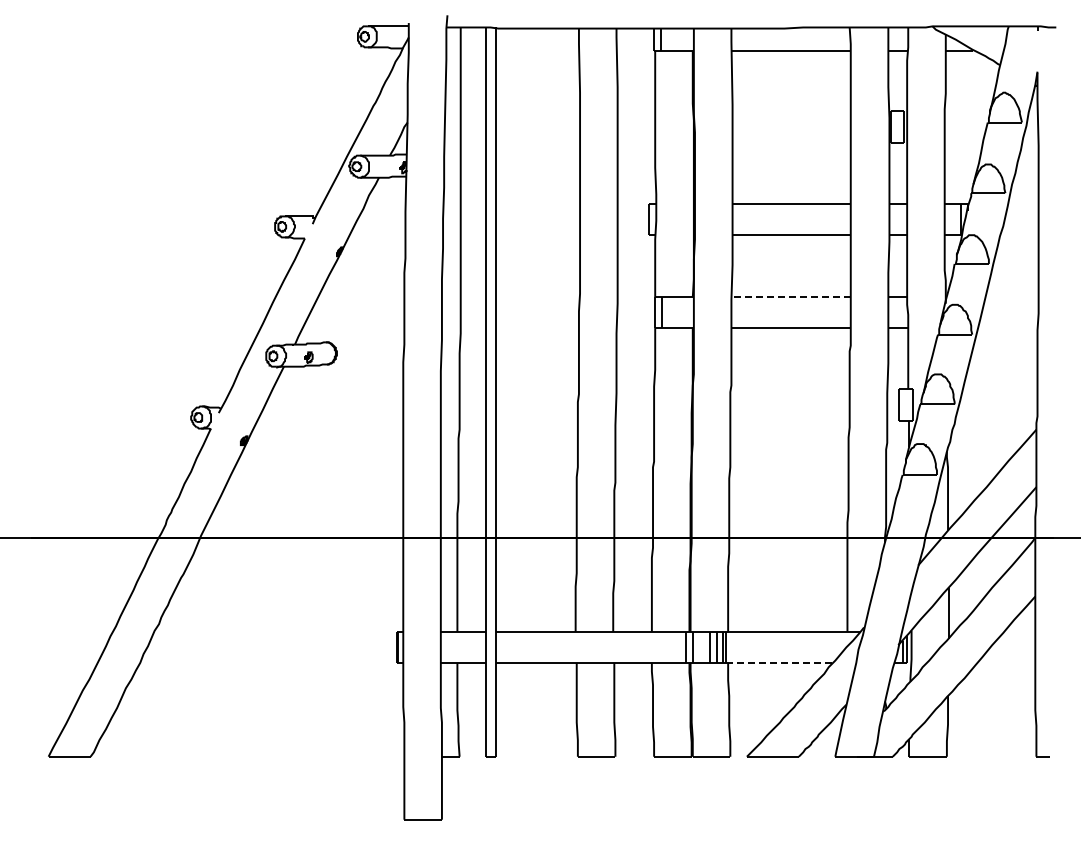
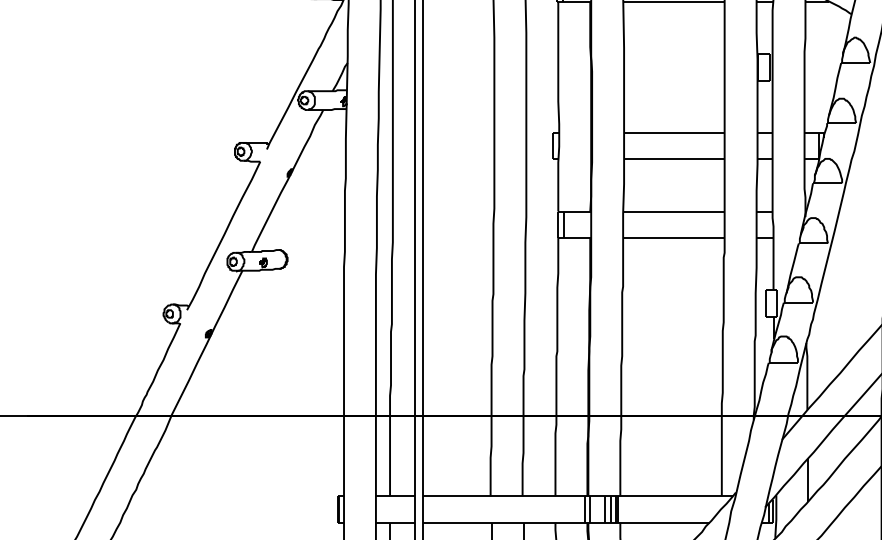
line: (791, 297) -> (674, 211), dashed -> solid
line: (779, 662) -> (664, 522), dashed -> solid

